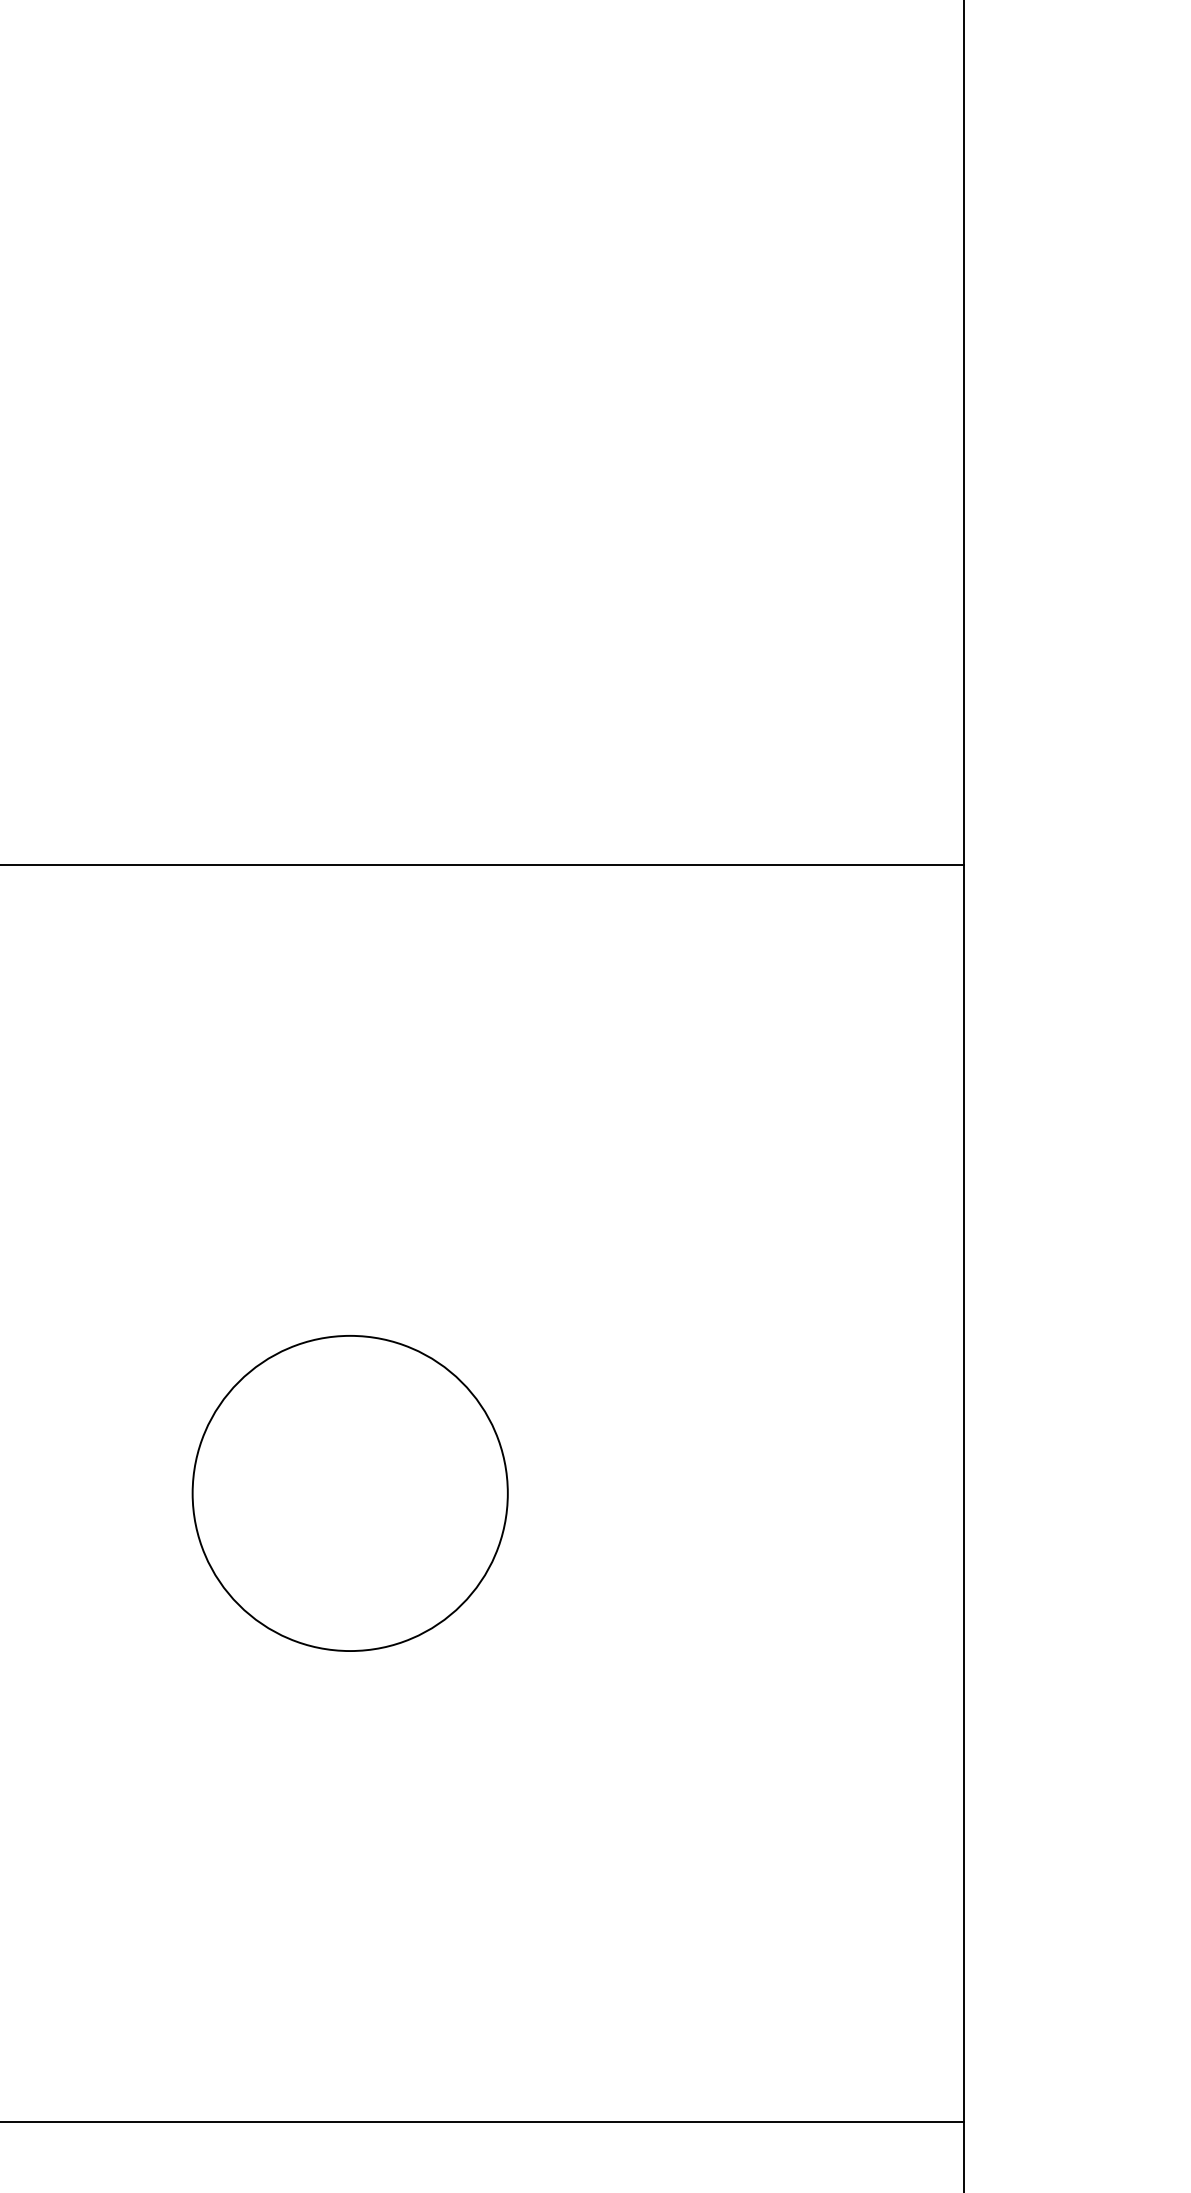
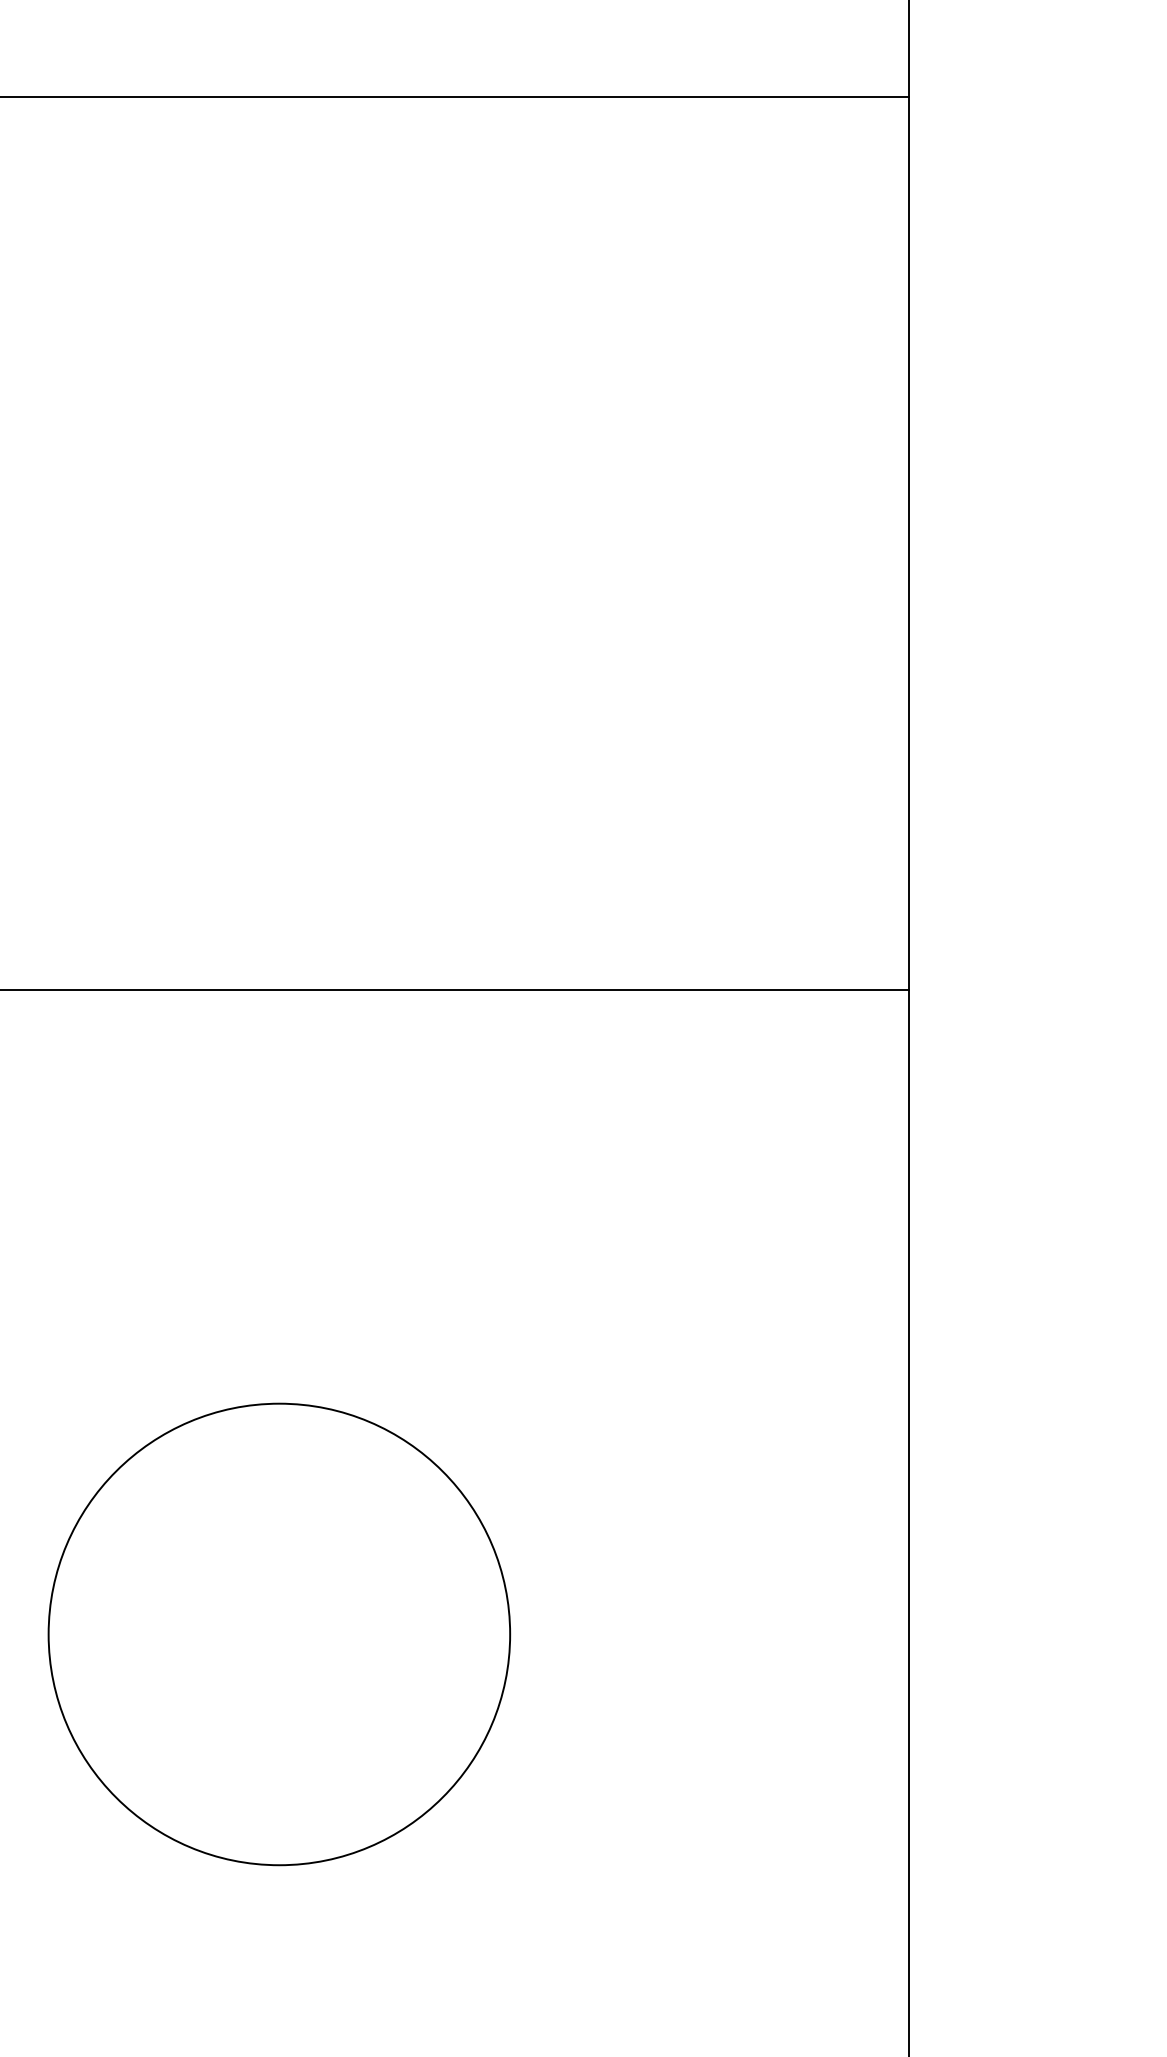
circle: (350, 1493) -> (279, 1634), size x1.43

